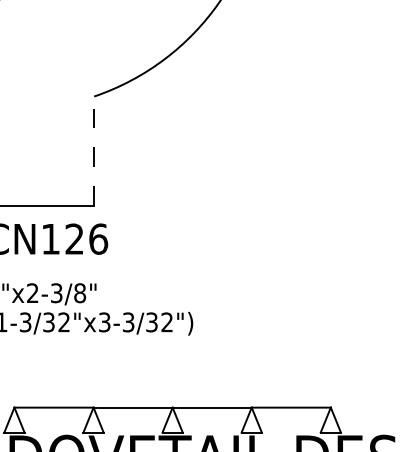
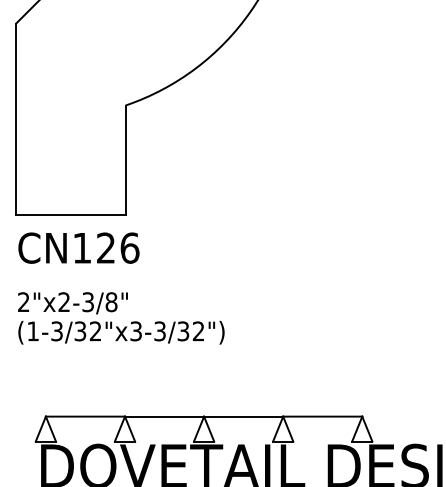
line: (94, 151) -> (125, 160), dashed -> solid

